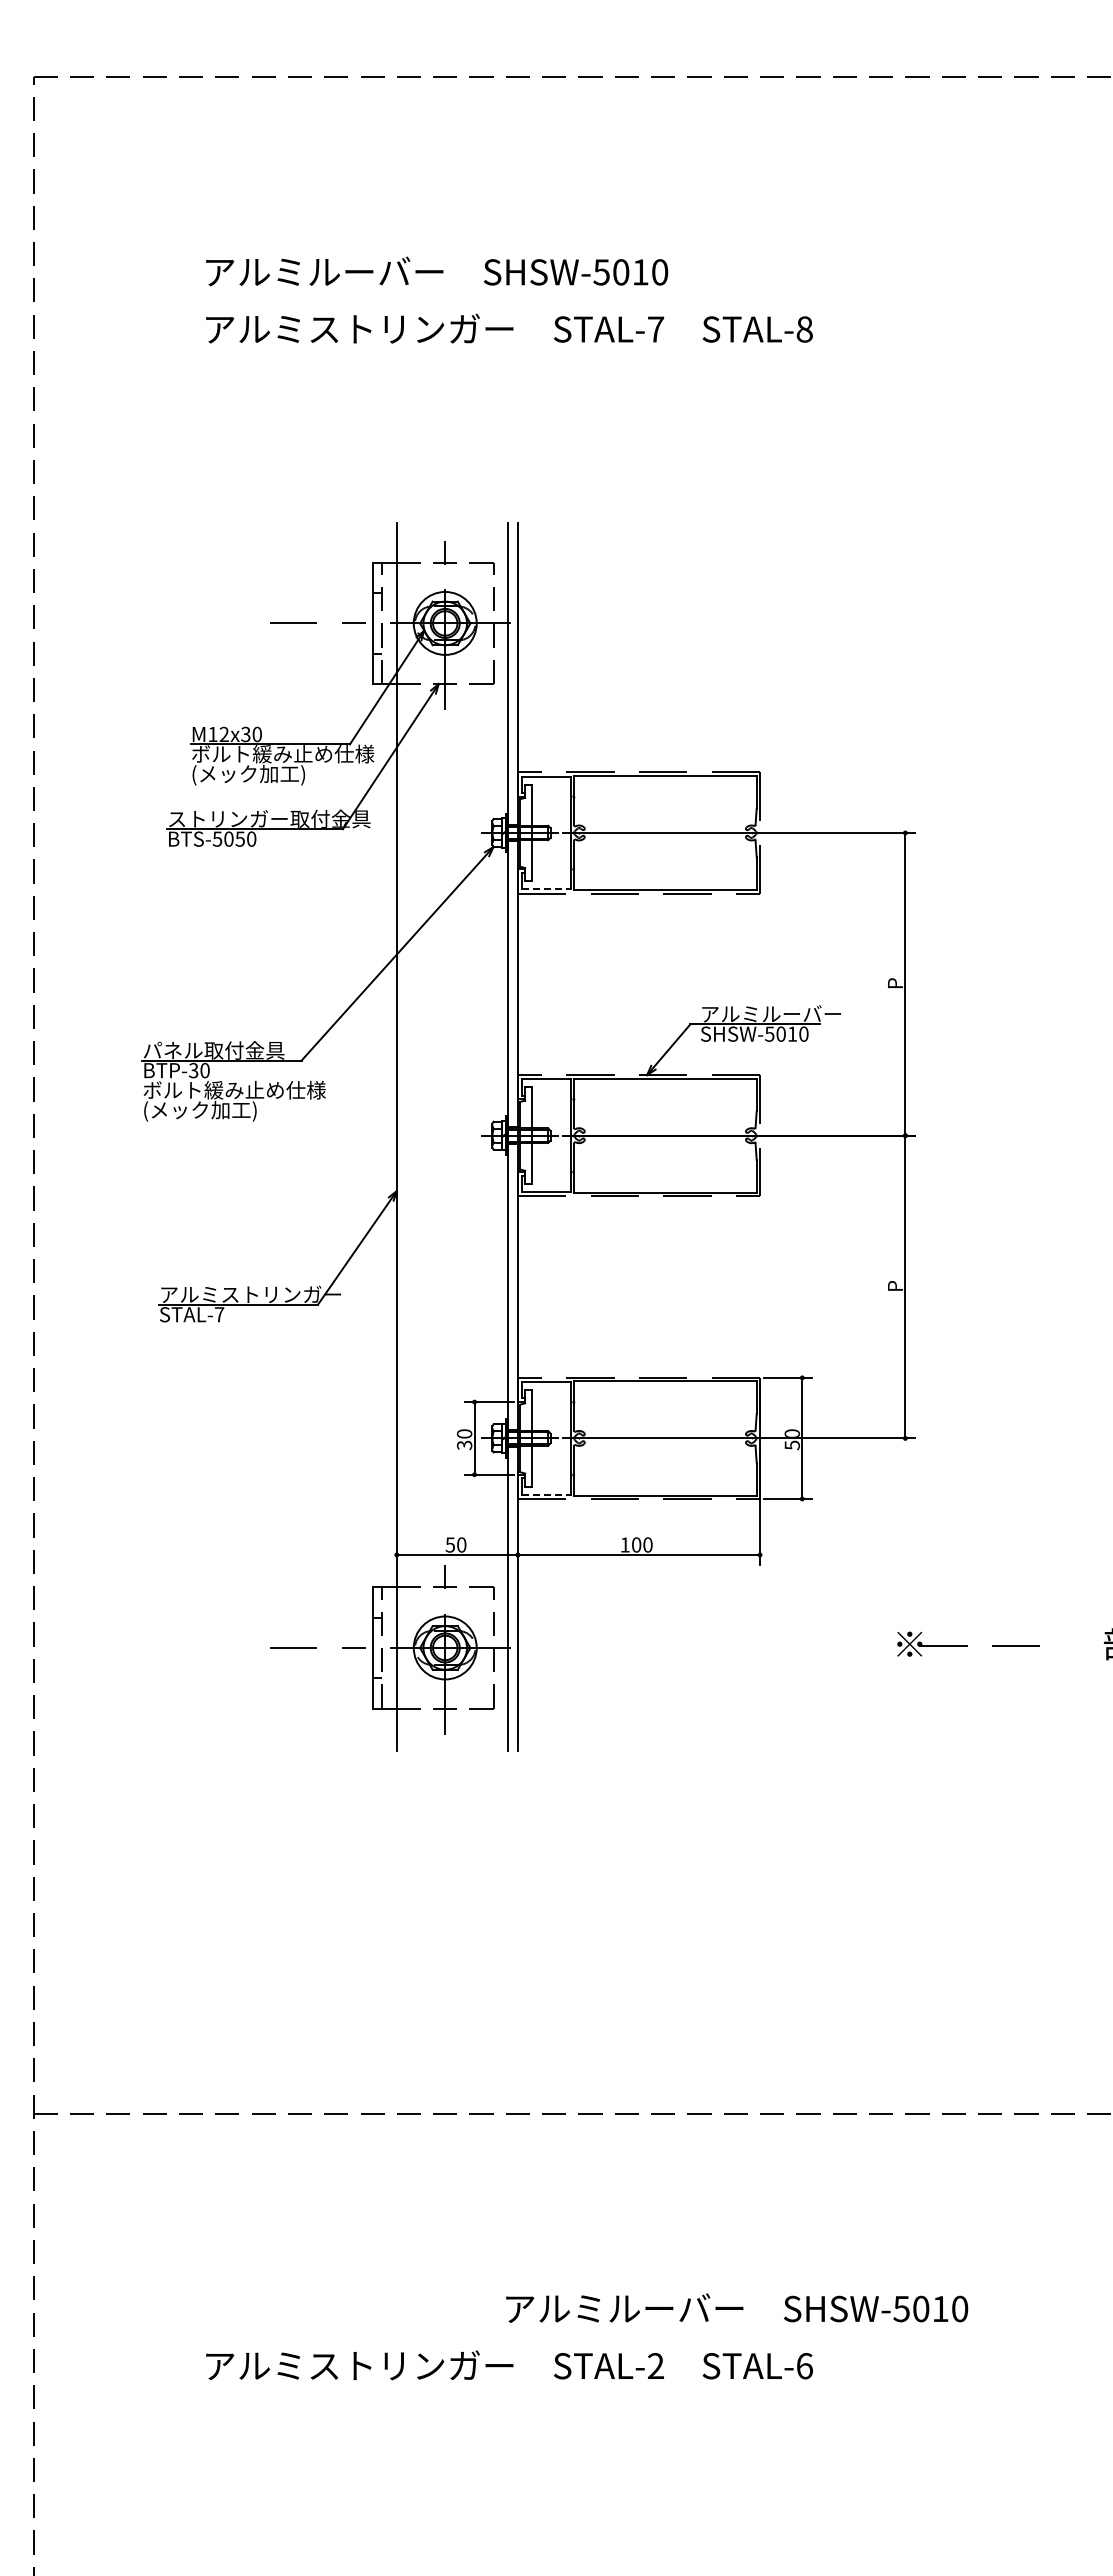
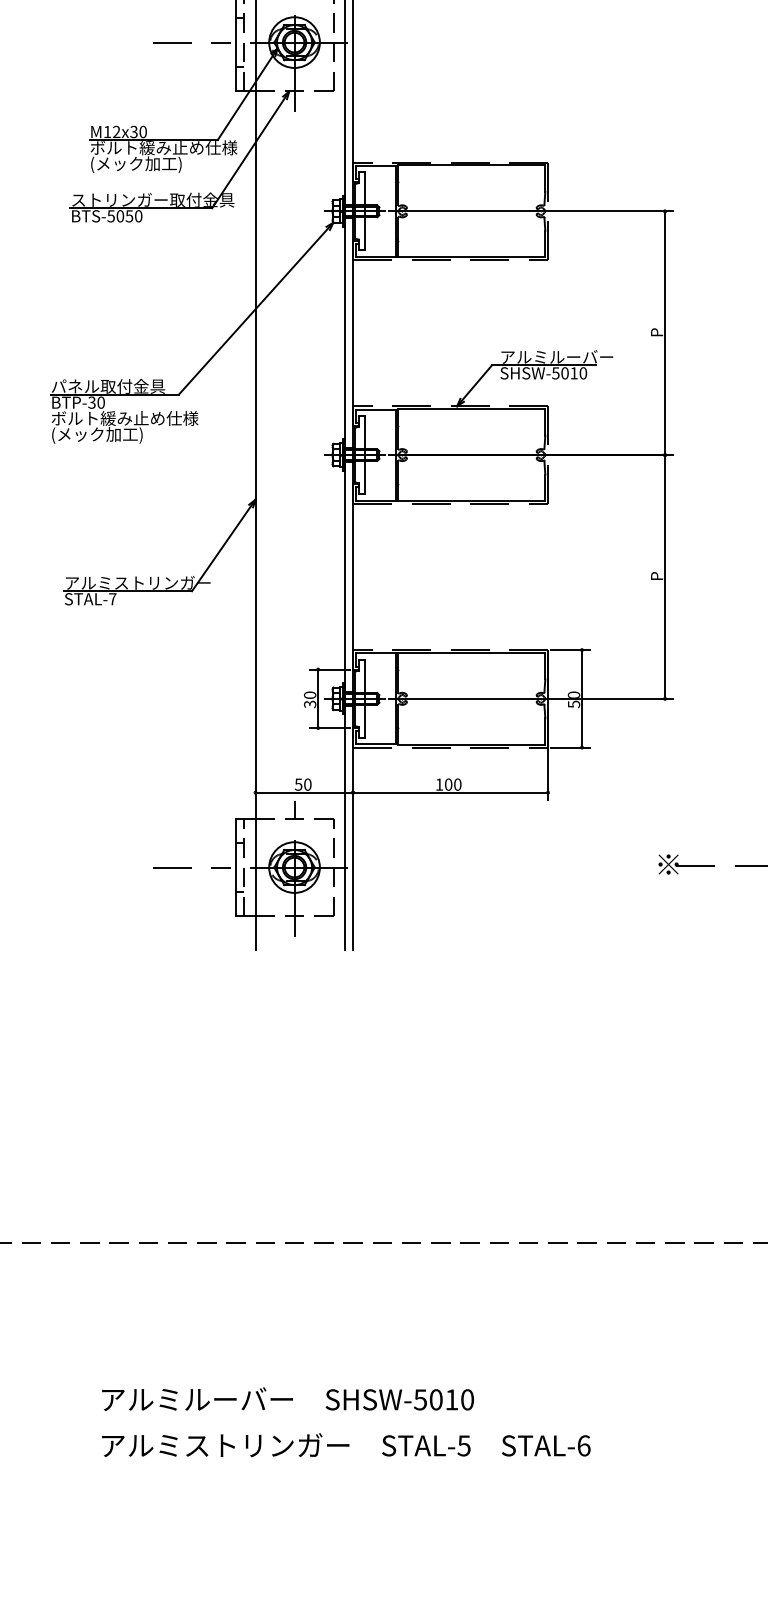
line: (546, 889) -> (376, 256), dashed -> solid
line: (546, 1494) -> (376, 743), dashed -> solid
text: (737, 2307) -> (288, 1398), moved
text: (655, 2366) -> (463, 1446), STAL-2 -> STAL-5

